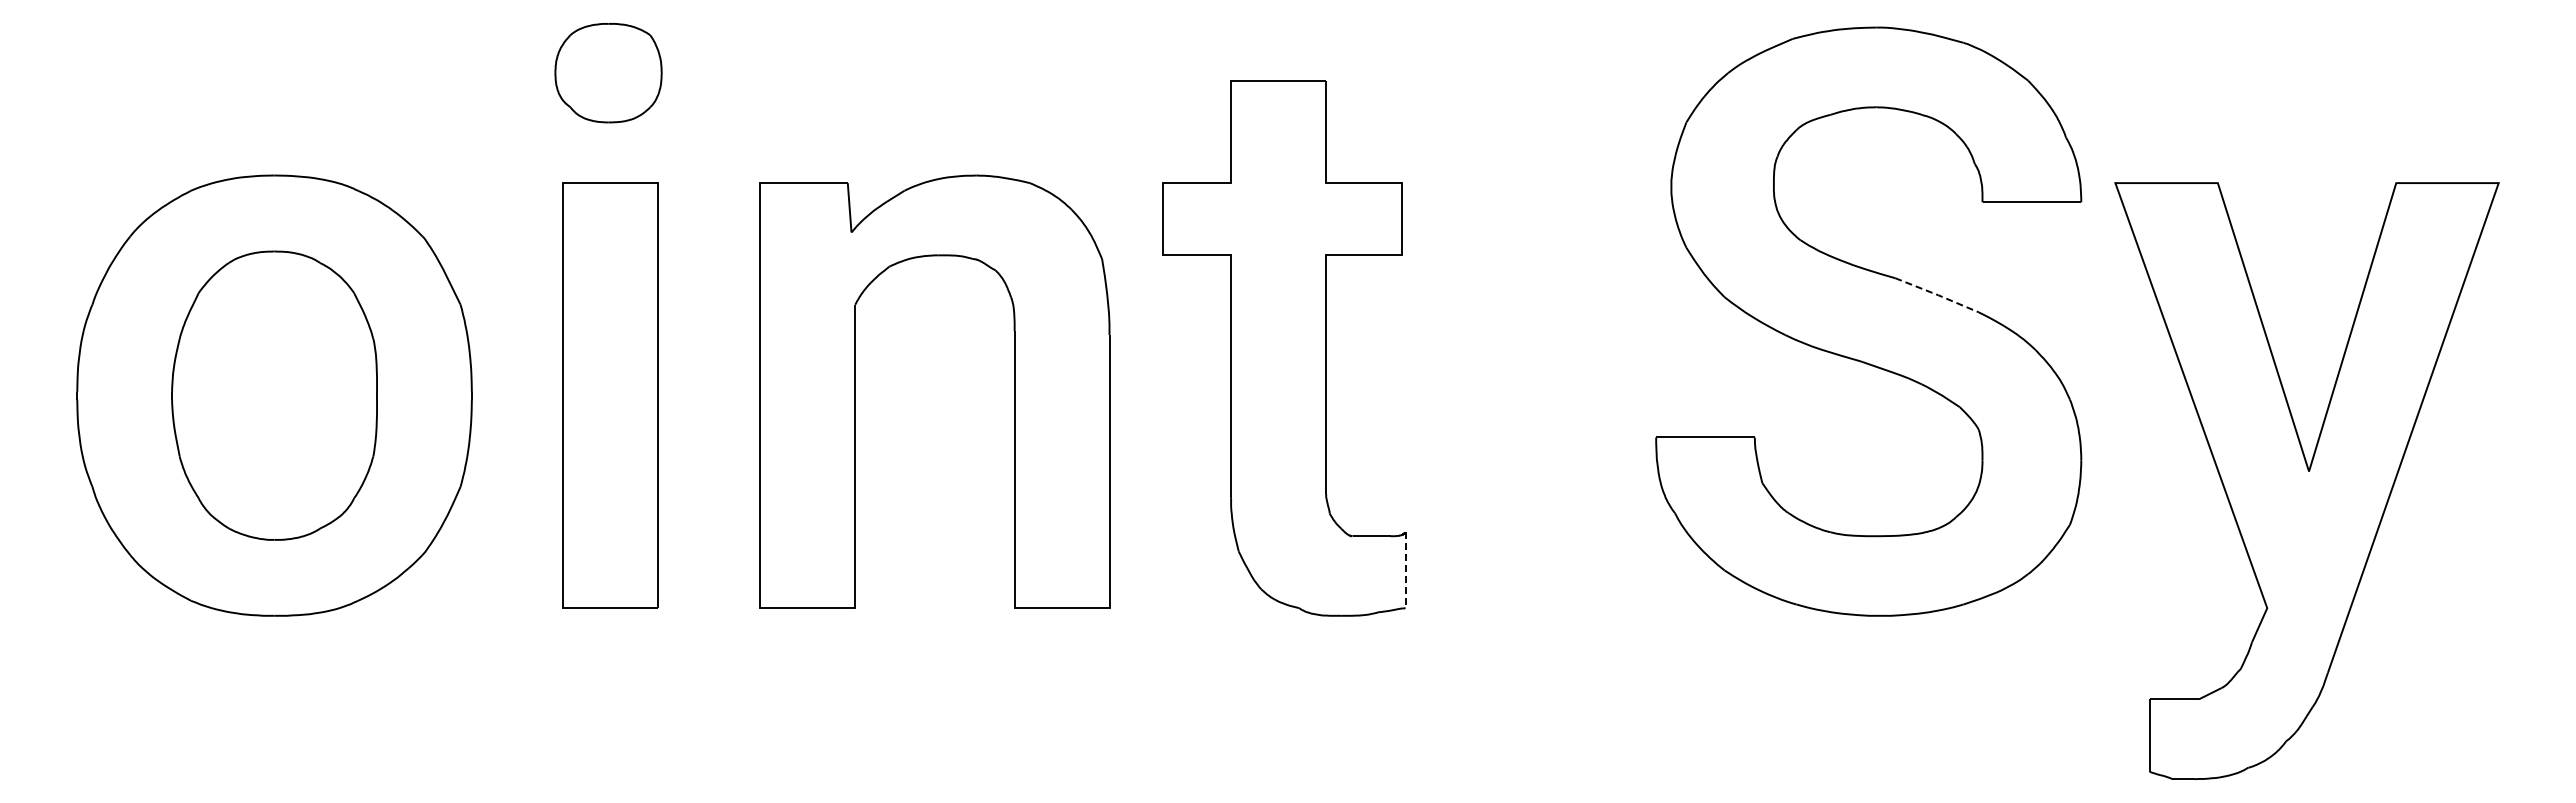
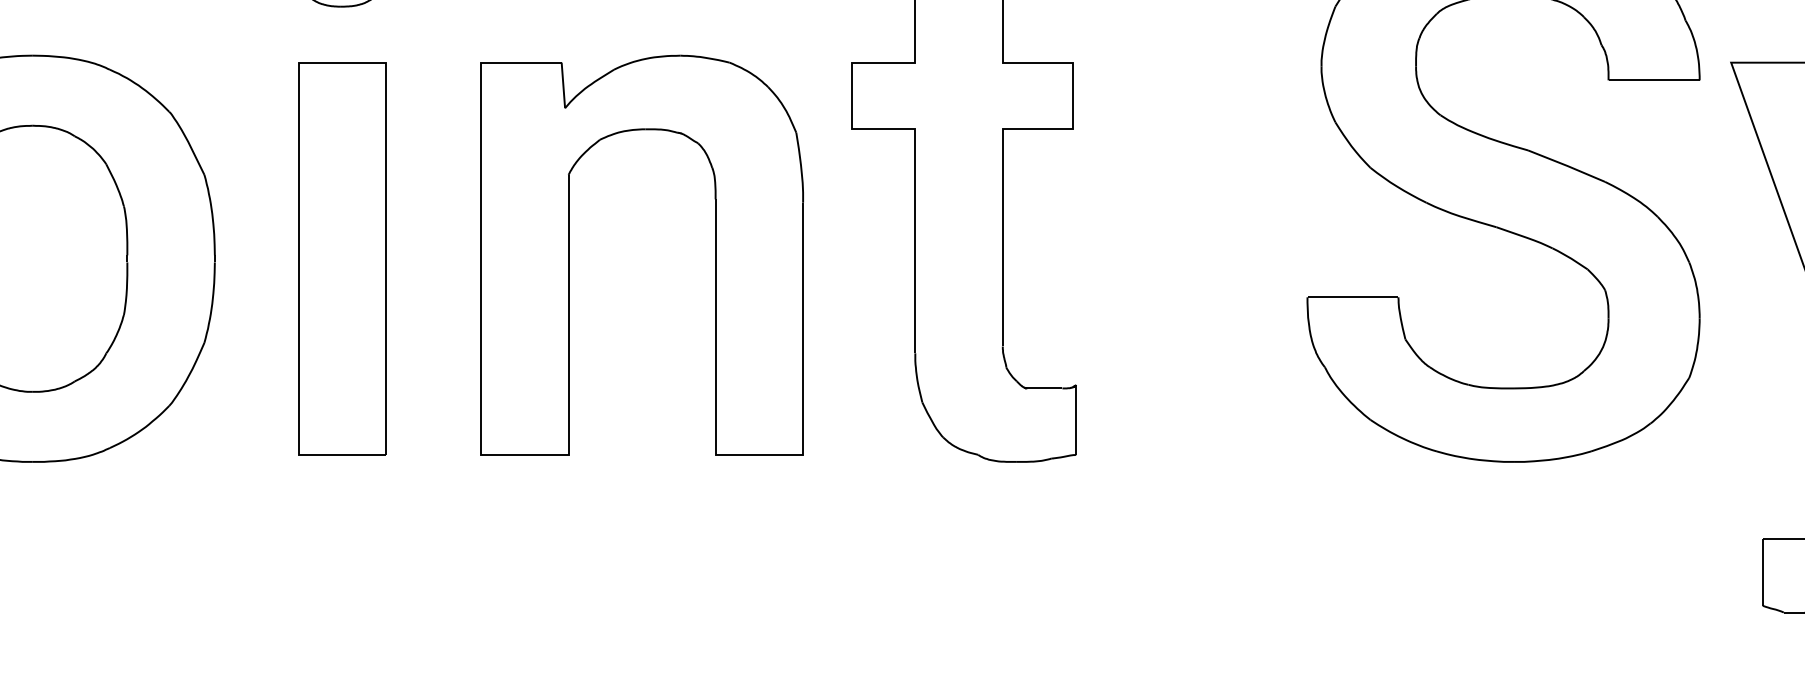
line: (1937, 294) -> (1567, 165), dashed -> solid
line: (1405, 570) -> (1076, 420), dashed -> solid

